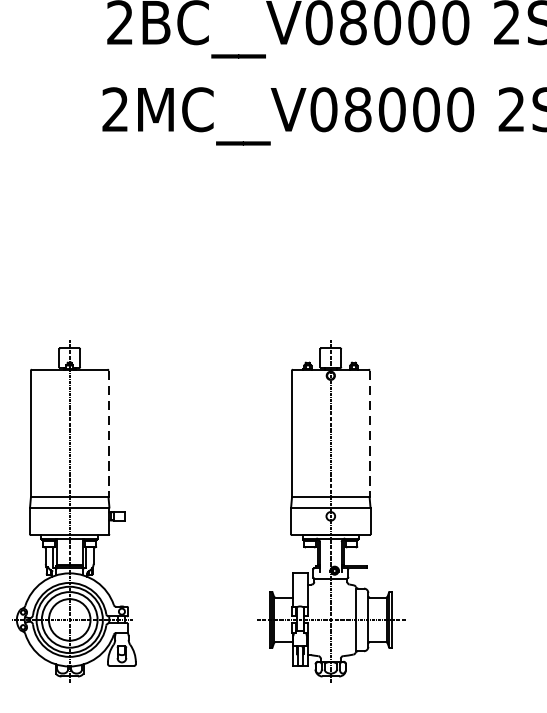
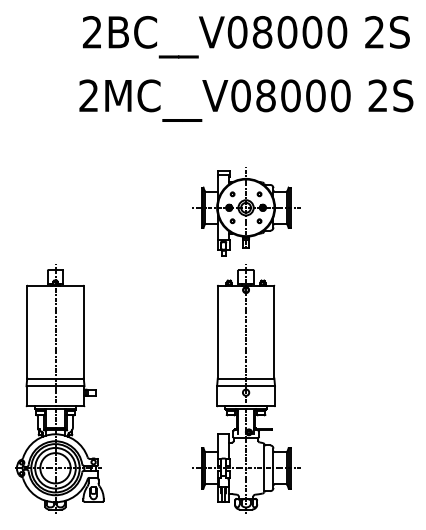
part: (331, 268) -> (246, 211), added
line: (108, 433) -> (83, 332), dashed -> solid
line: (369, 433) -> (274, 332), dashed -> solid

